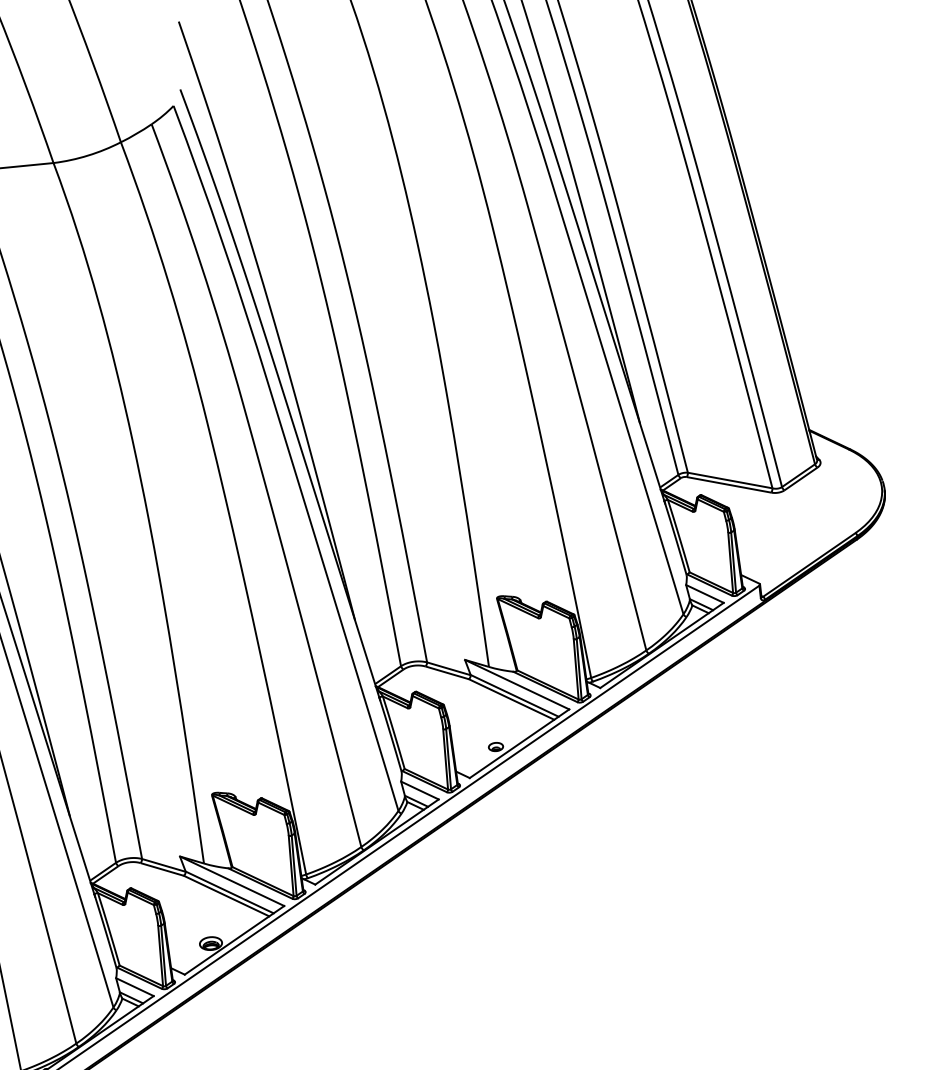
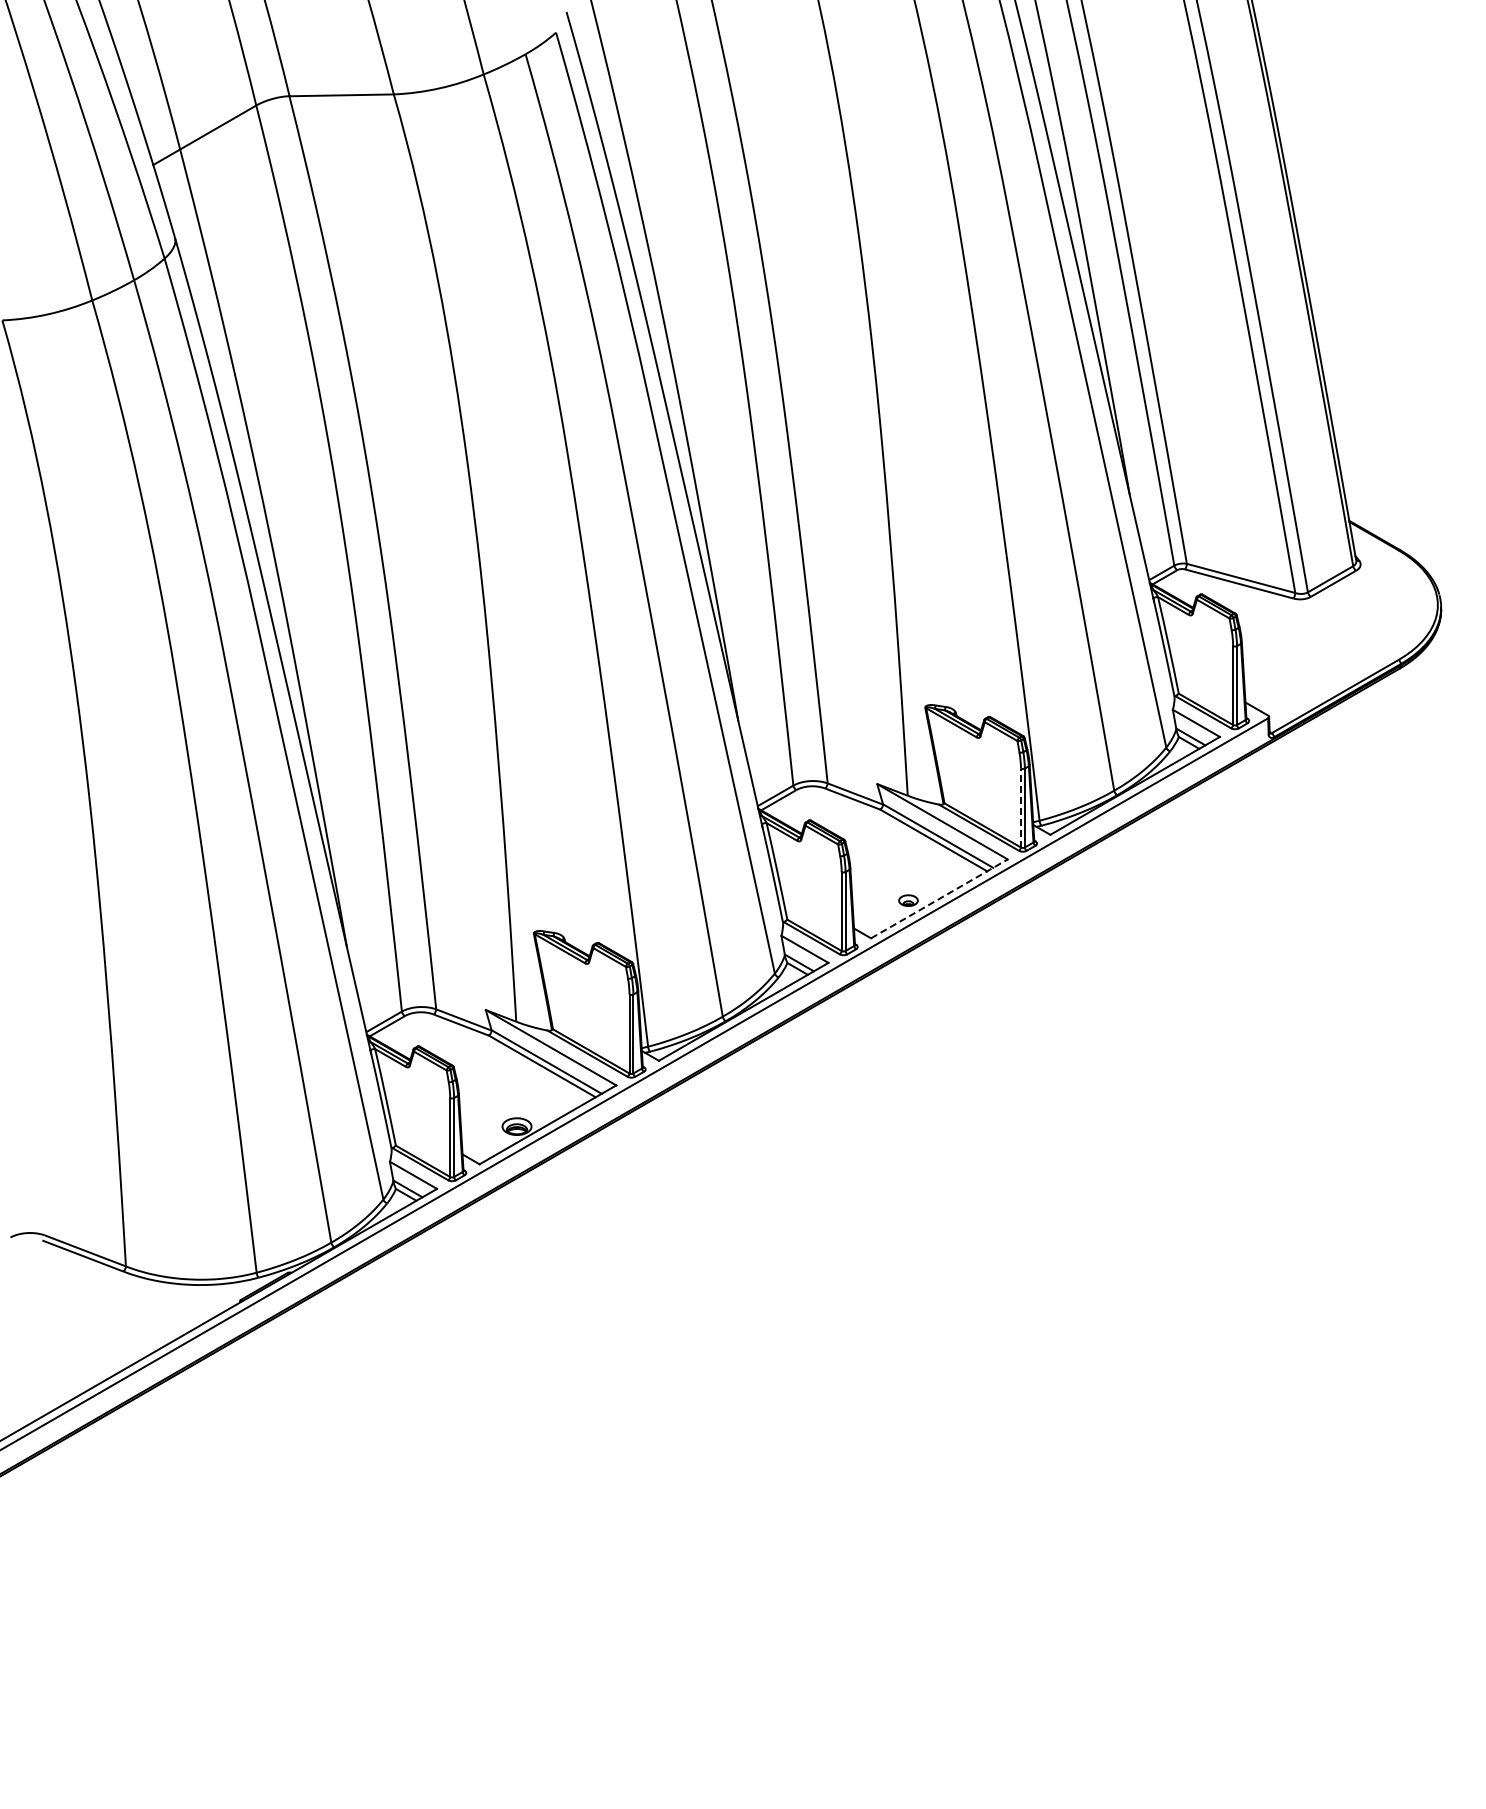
line: (575, 668) -> (1020, 807), solid -> dashed
line: (519, 743) -> (939, 898), solid -> dashed

